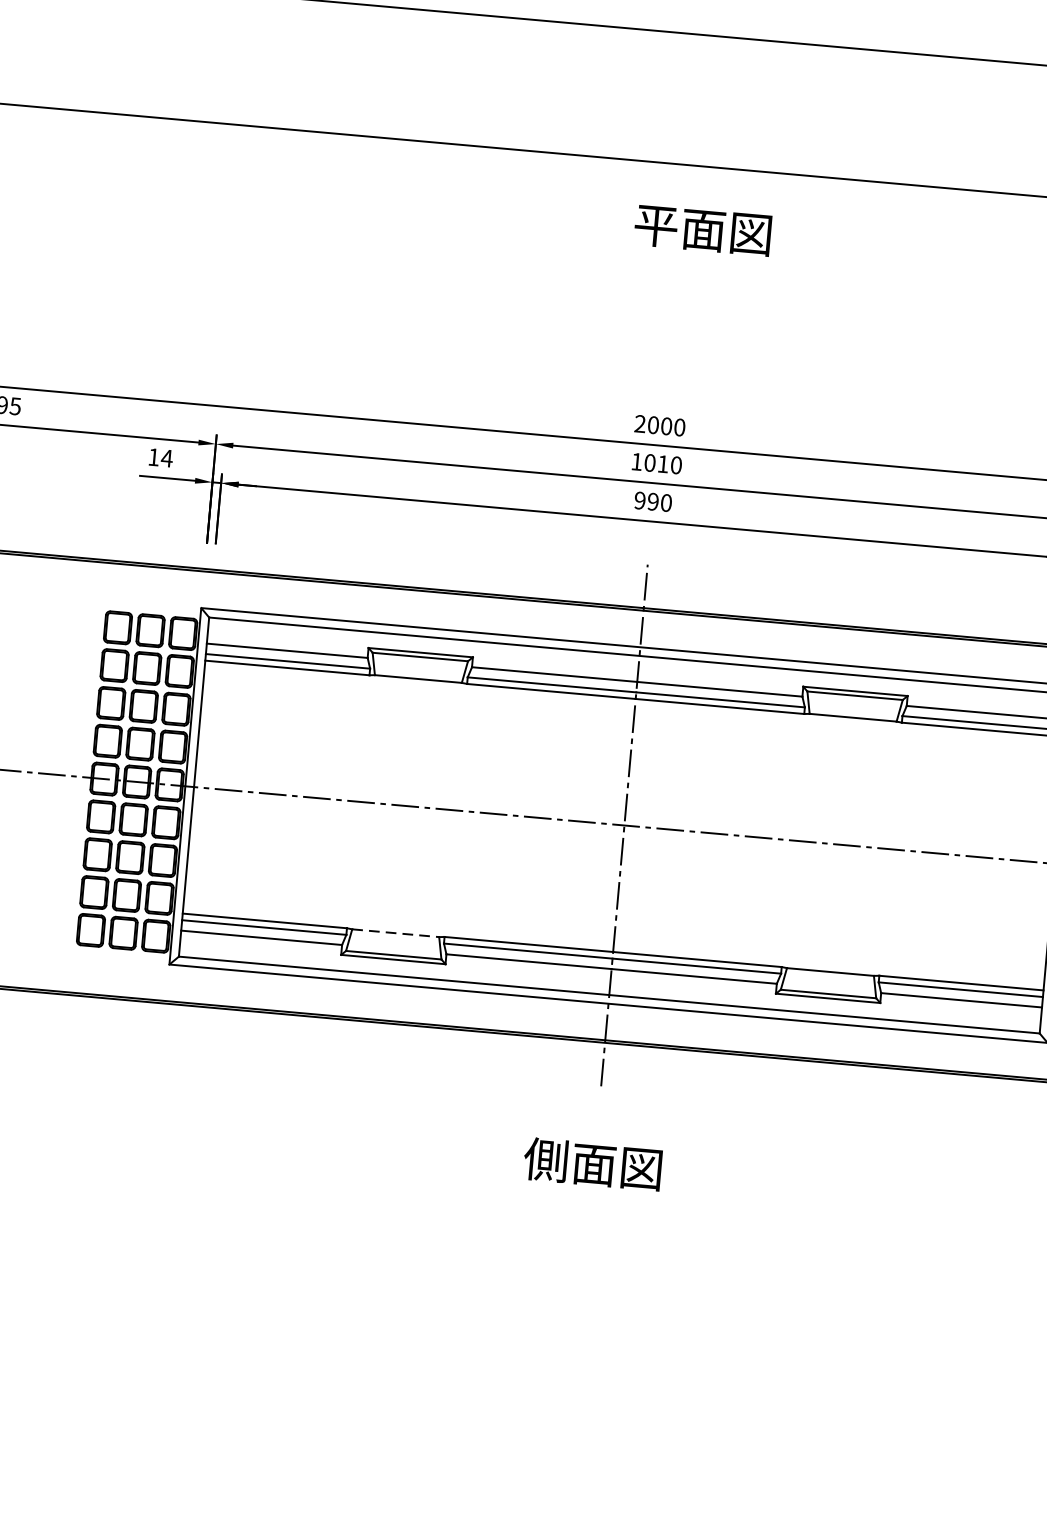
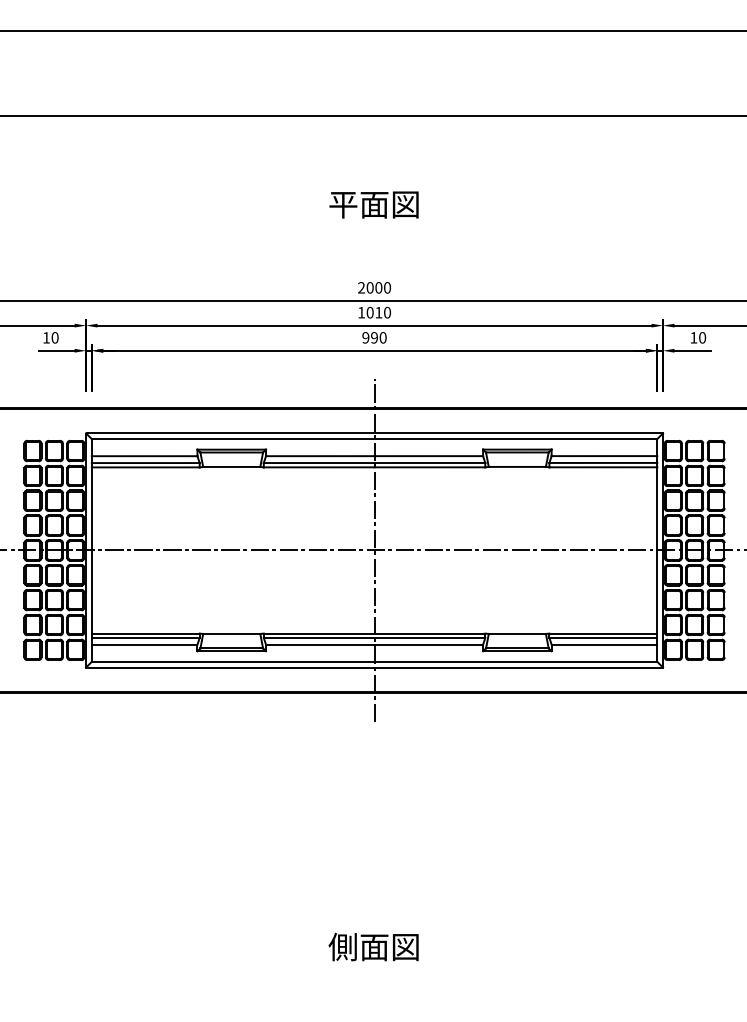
text: (702, 229) -> (373, 204), moved
text: (166, 457) -> (54, 337), 14 -> 10
line: (395, 932) -> (231, 633), dashed -> solid
text: (592, 1164) -> (373, 947), moved

